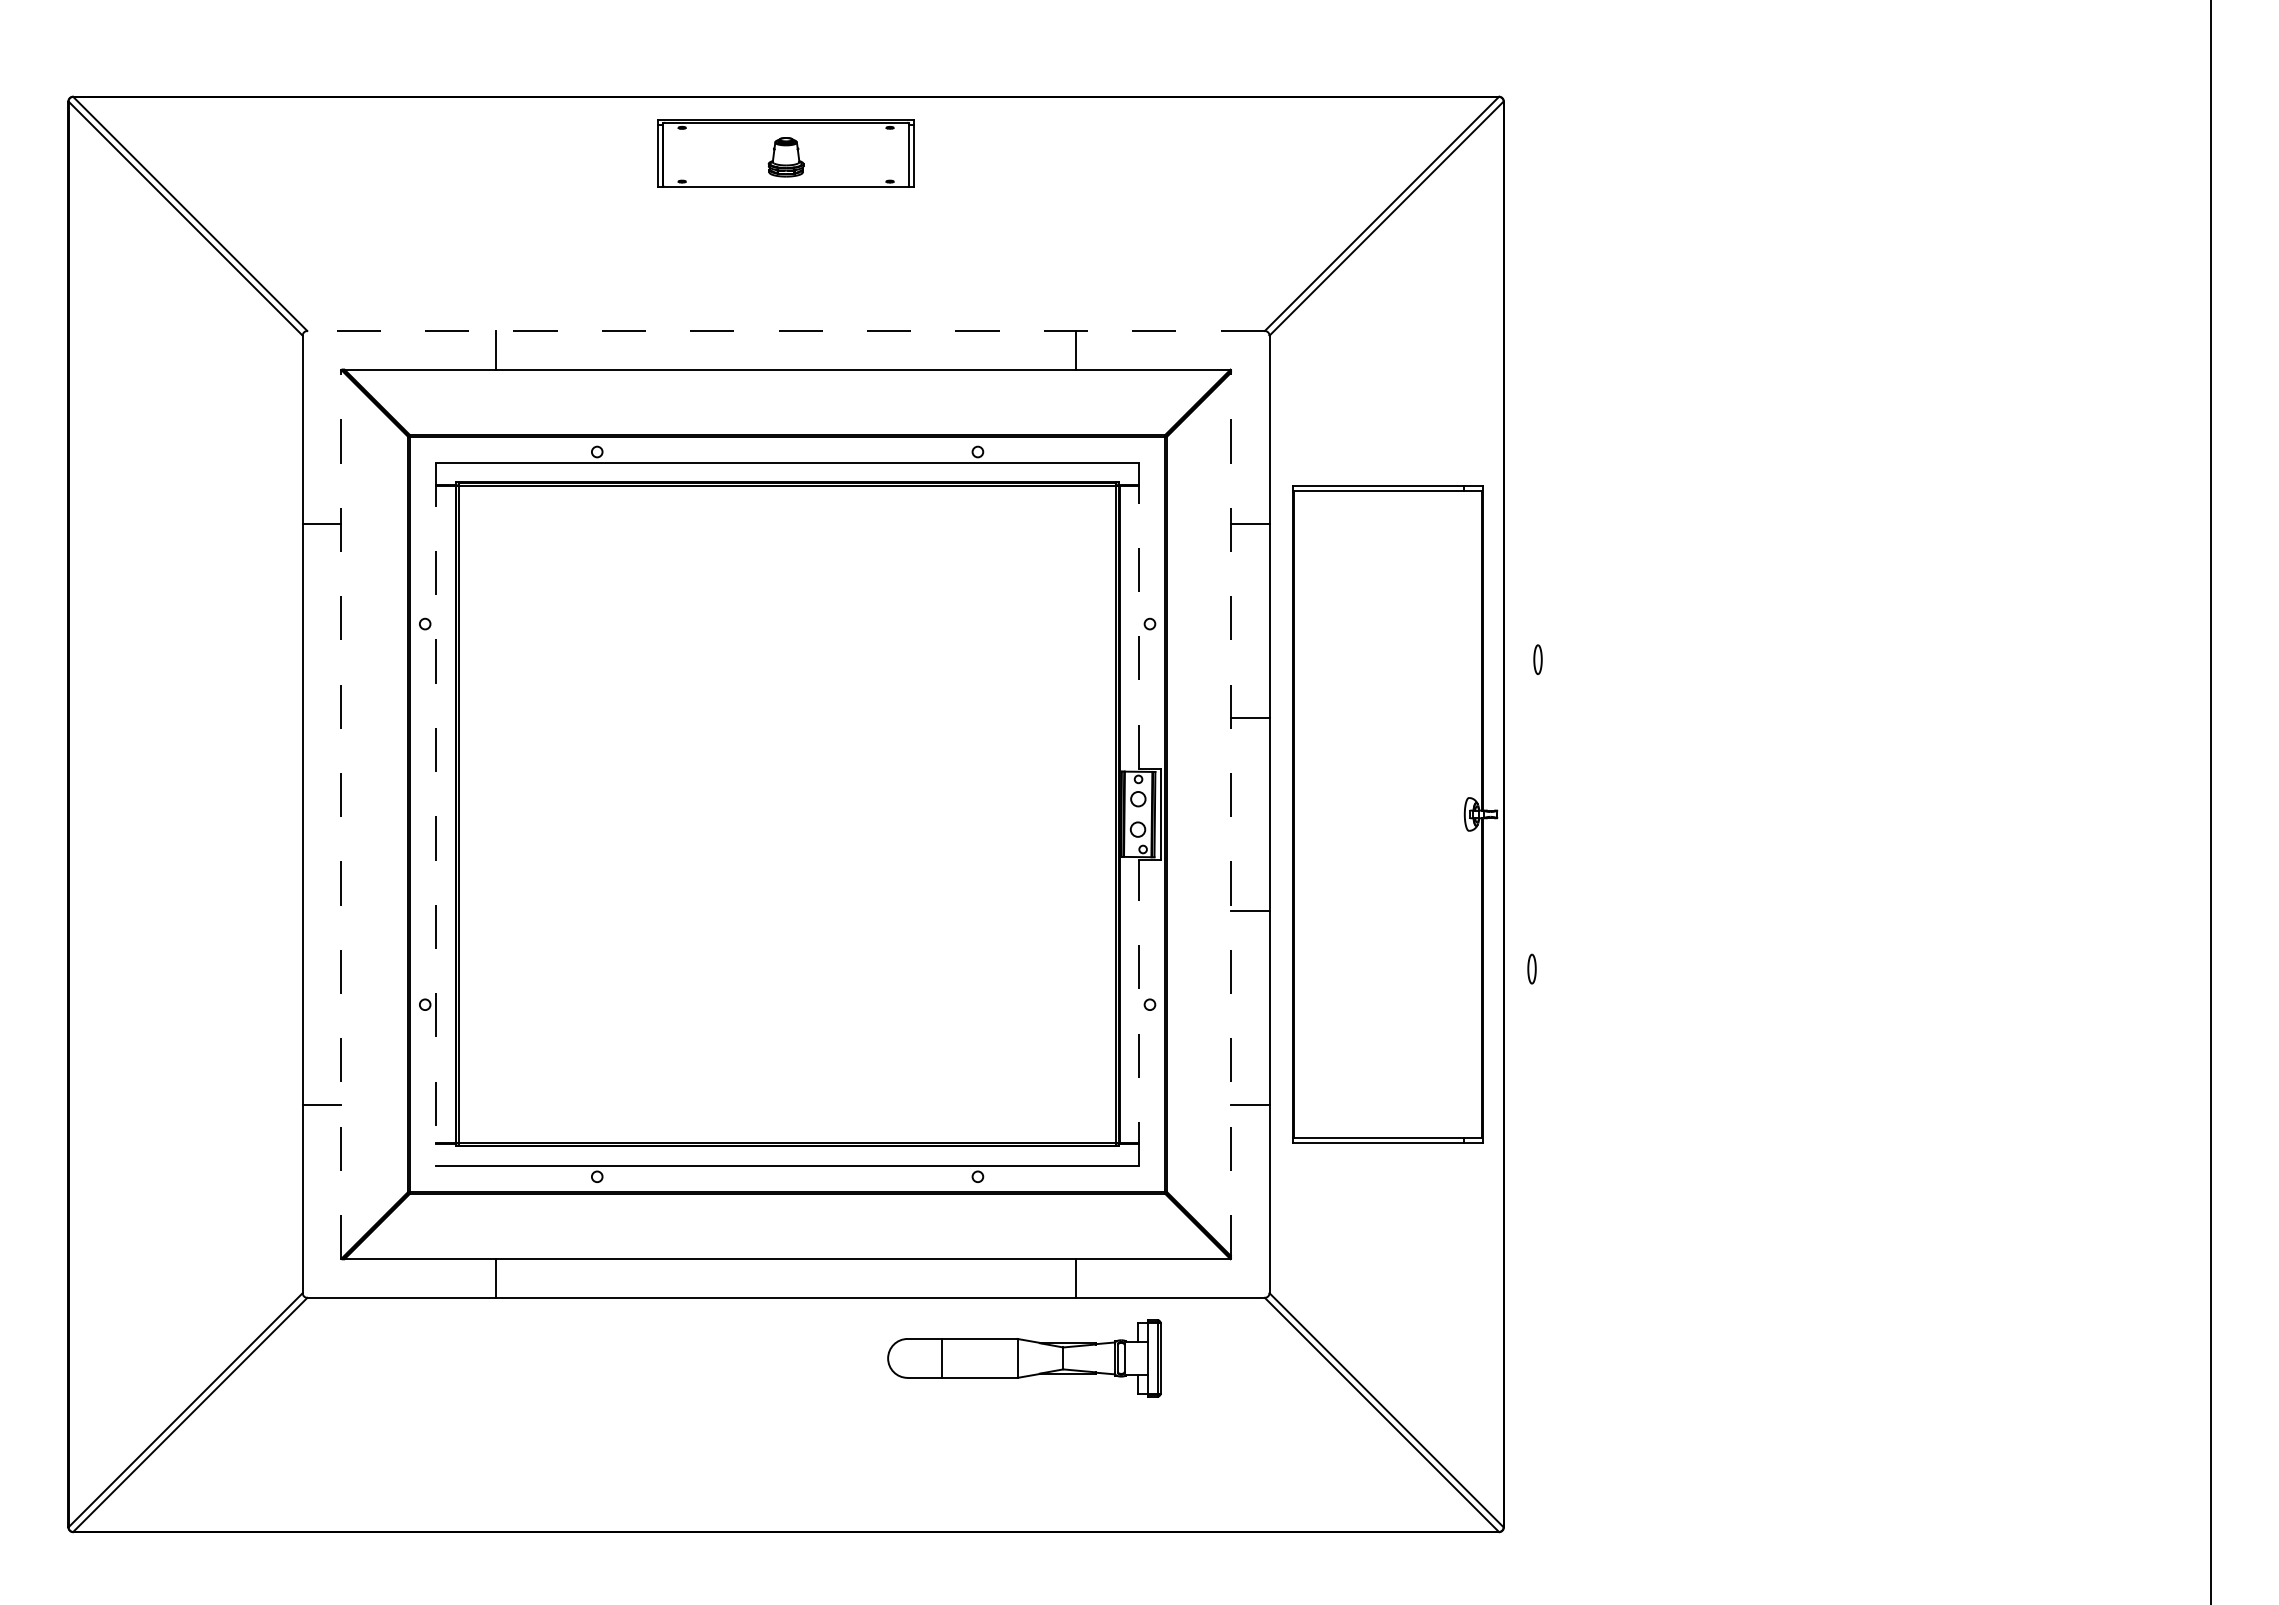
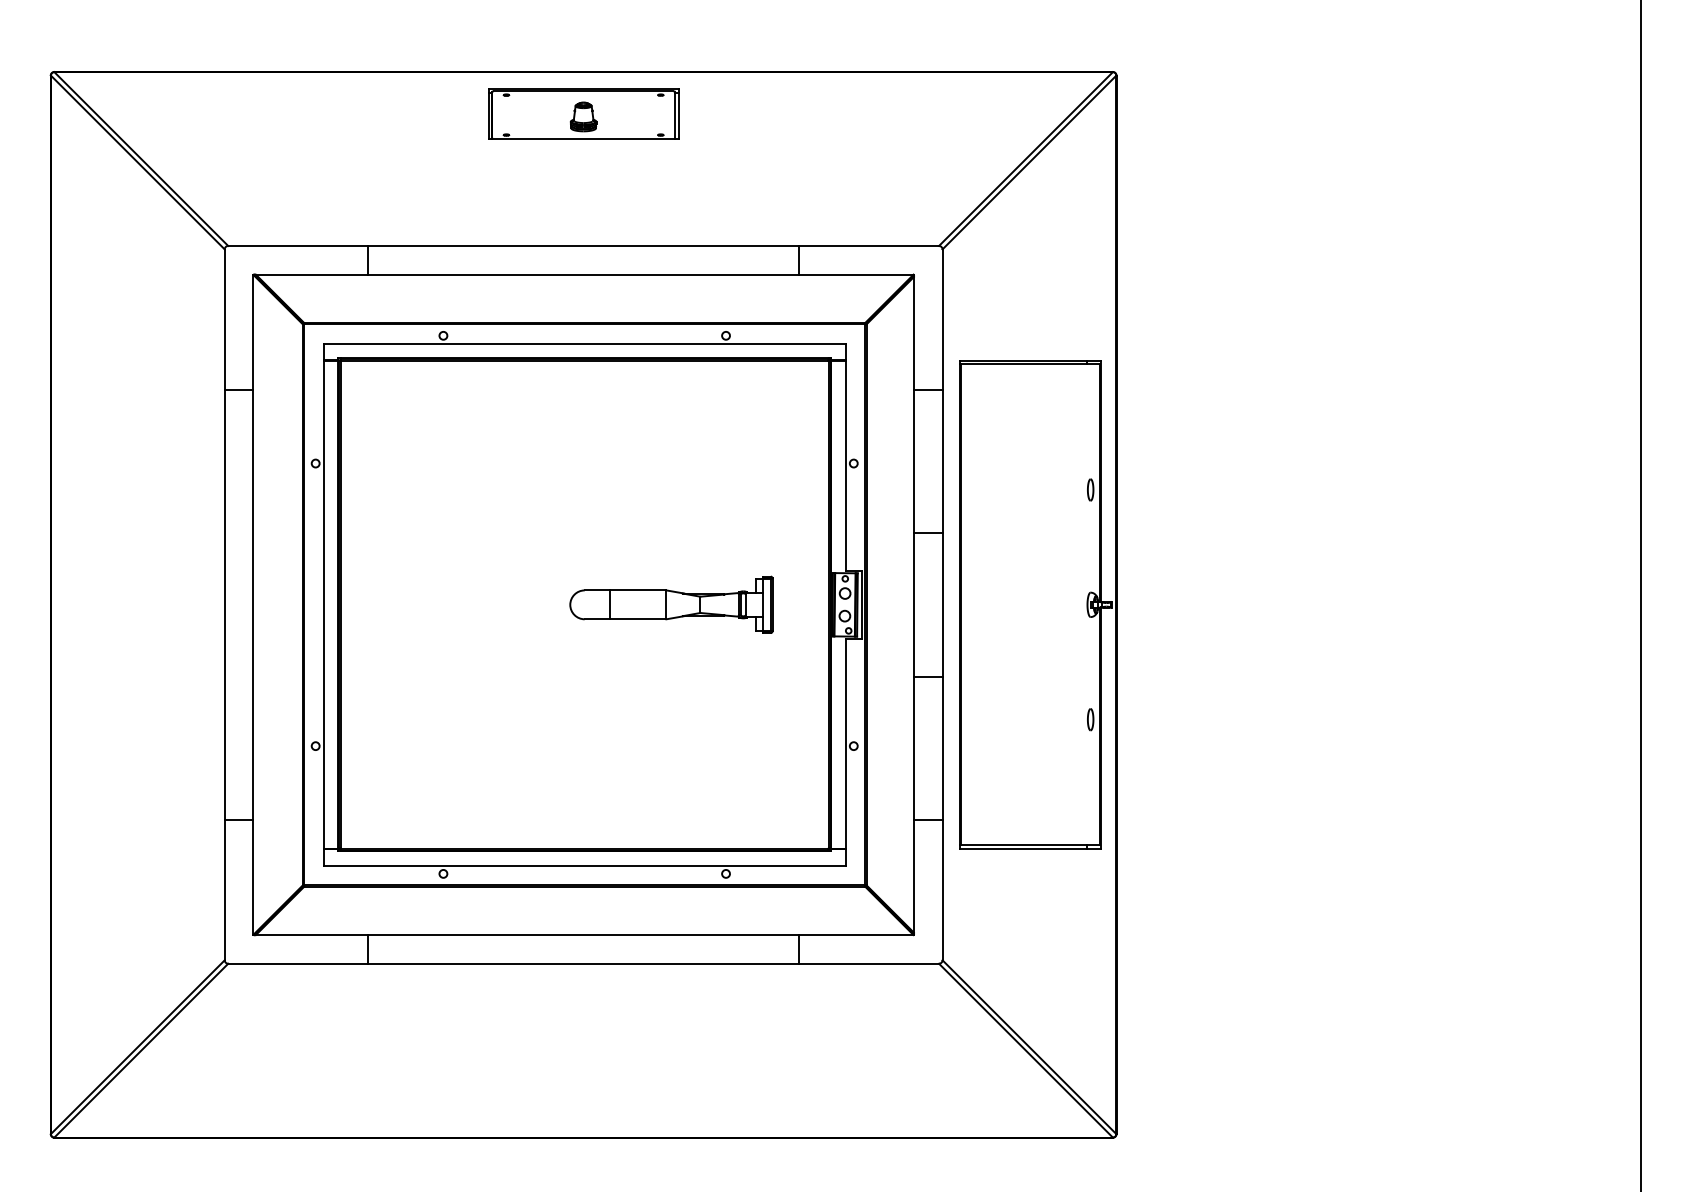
line: (786, 330) -> (583, 245), dashed -> solid
line: (1139, 615) -> (846, 457), dashed -> solid
part: (1537, 659) -> (1090, 489), moved
line: (341, 814) -> (253, 604), dashed -> solid
line: (435, 814) -> (323, 604), dashed -> solid
line: (1230, 814) -> (913, 604), dashed -> solid
part: (1531, 968) -> (1090, 719), moved
line: (1139, 1012) -> (846, 751), dashed -> solid
part: (1024, 1358) -> (671, 604), moved

